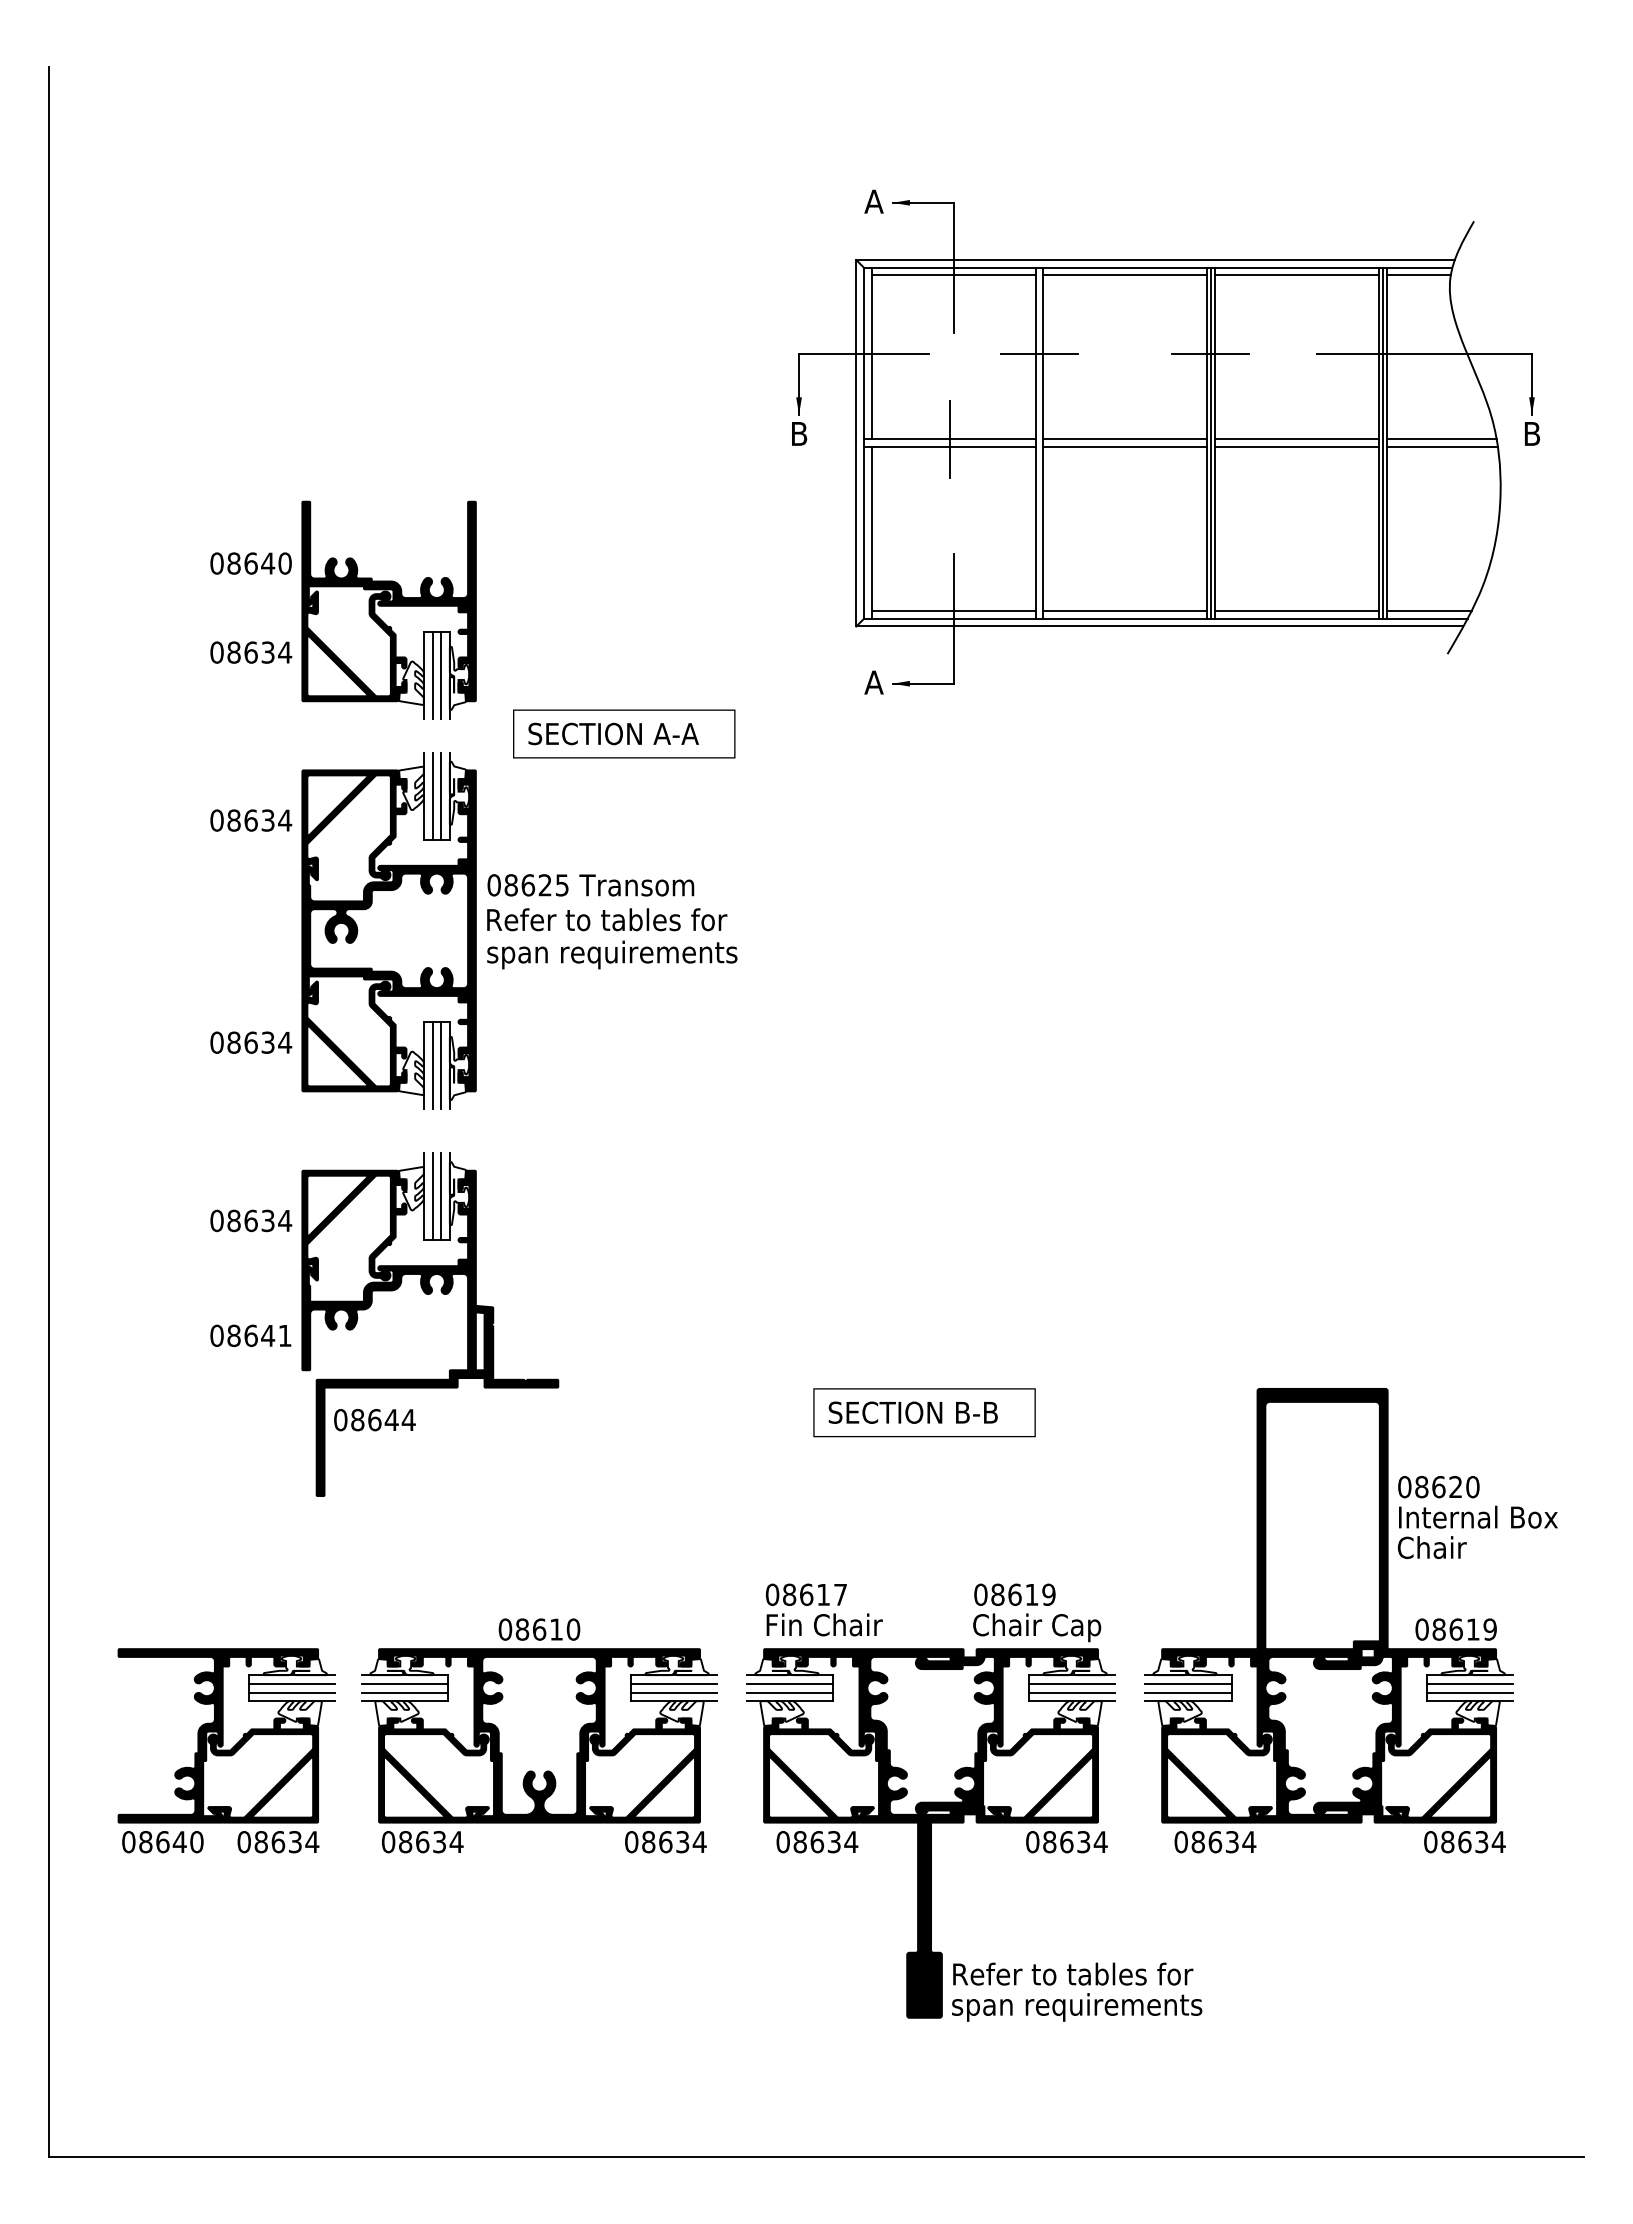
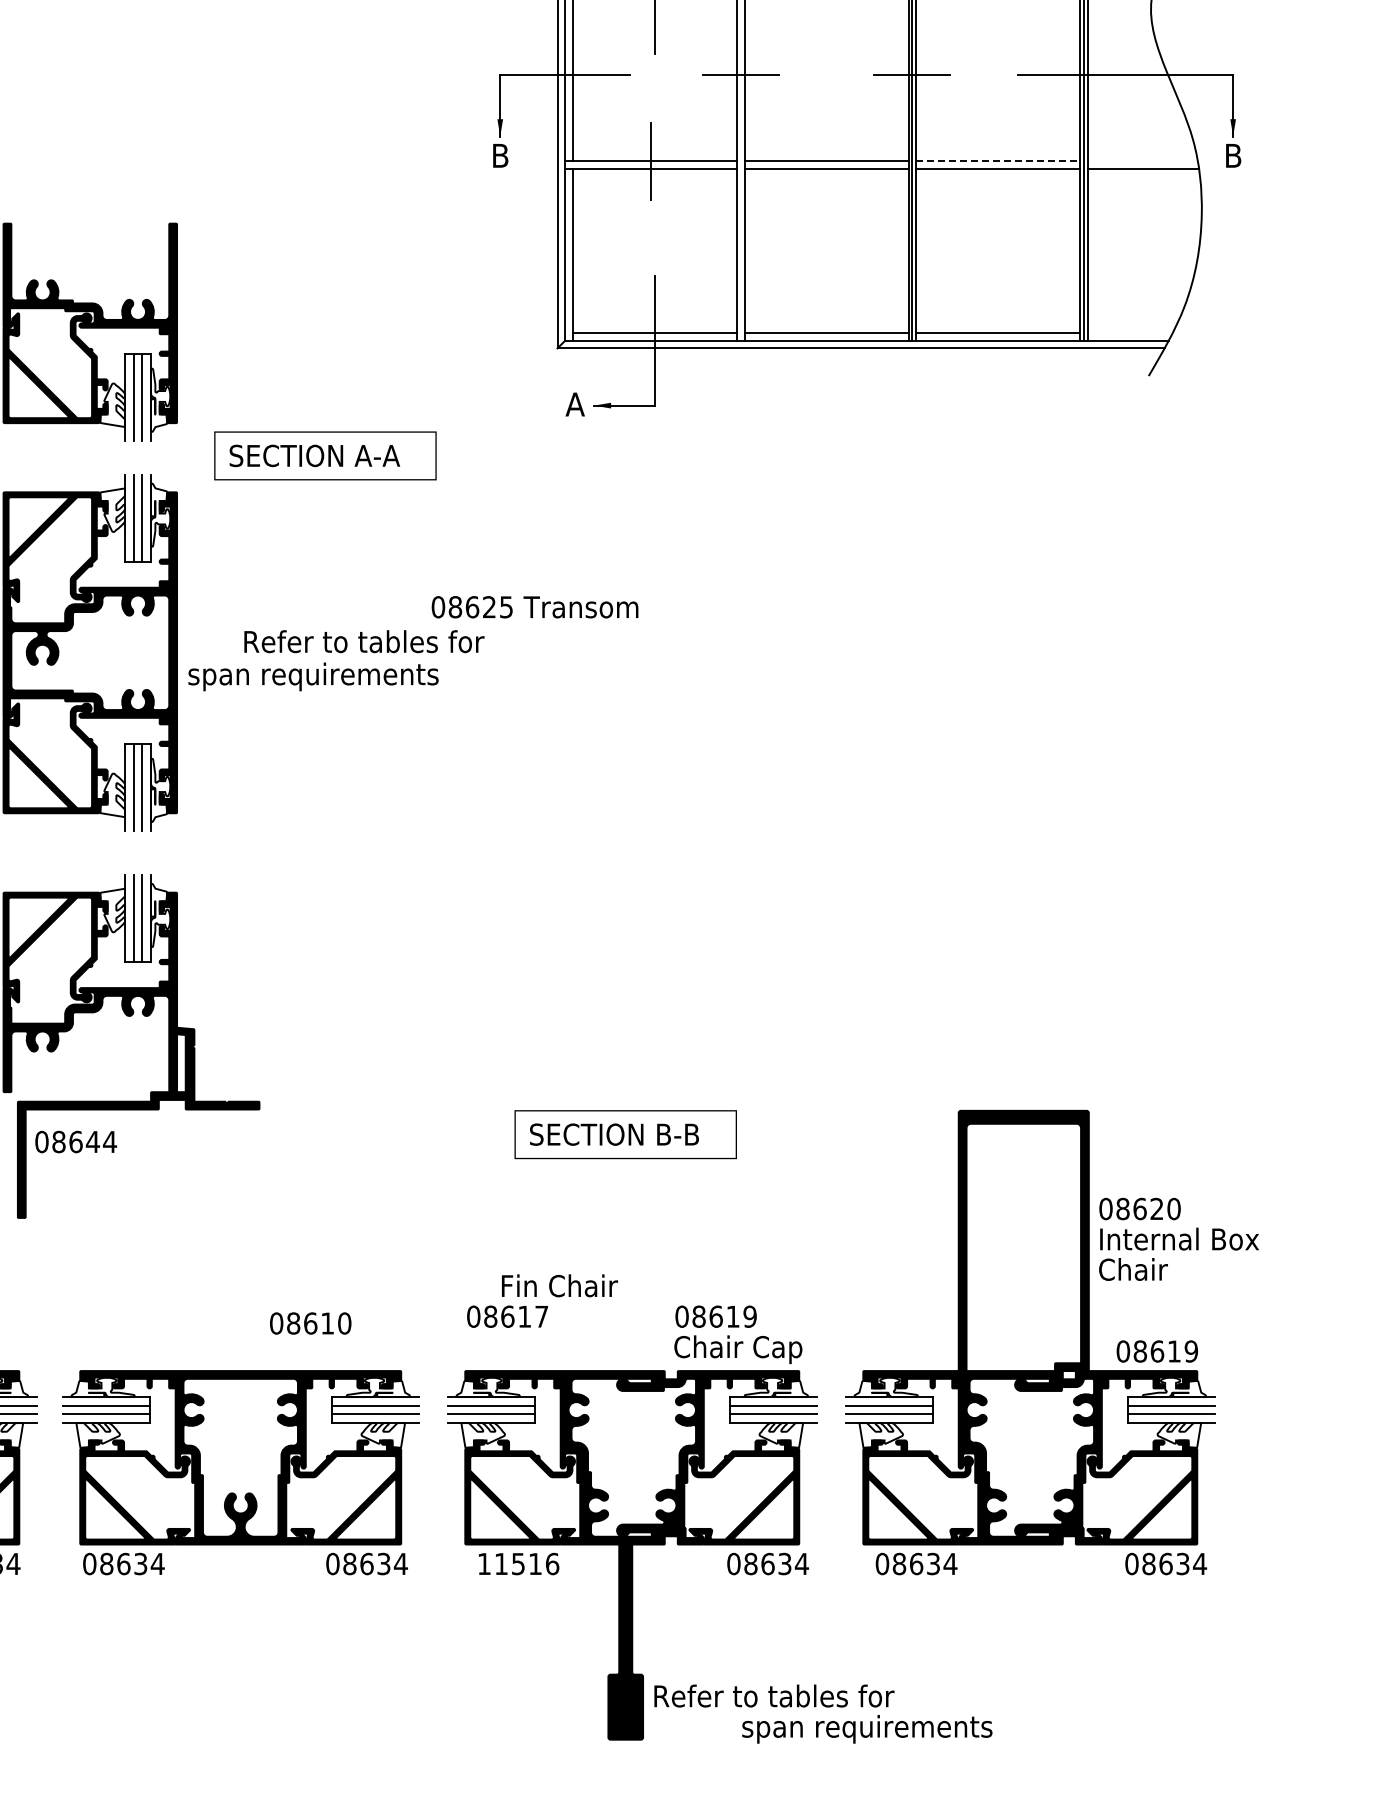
line: (1297, 439) -> (998, 161), solid -> dashed
line: (1441, 439) -> (1142, 161), removed
line: (1428, 611) -> (1129, 333), removed
text: (590, 885) -> (534, 607), moved
text: (607, 919) -> (364, 641), moved
text: (824, 1624) -> (559, 1285), moved
text: (539, 1629) -> (310, 1323), moved
text: (817, 1842) -> (518, 1564), 08634 -> 11516
text: (1077, 2007) -> (867, 1729), moved

